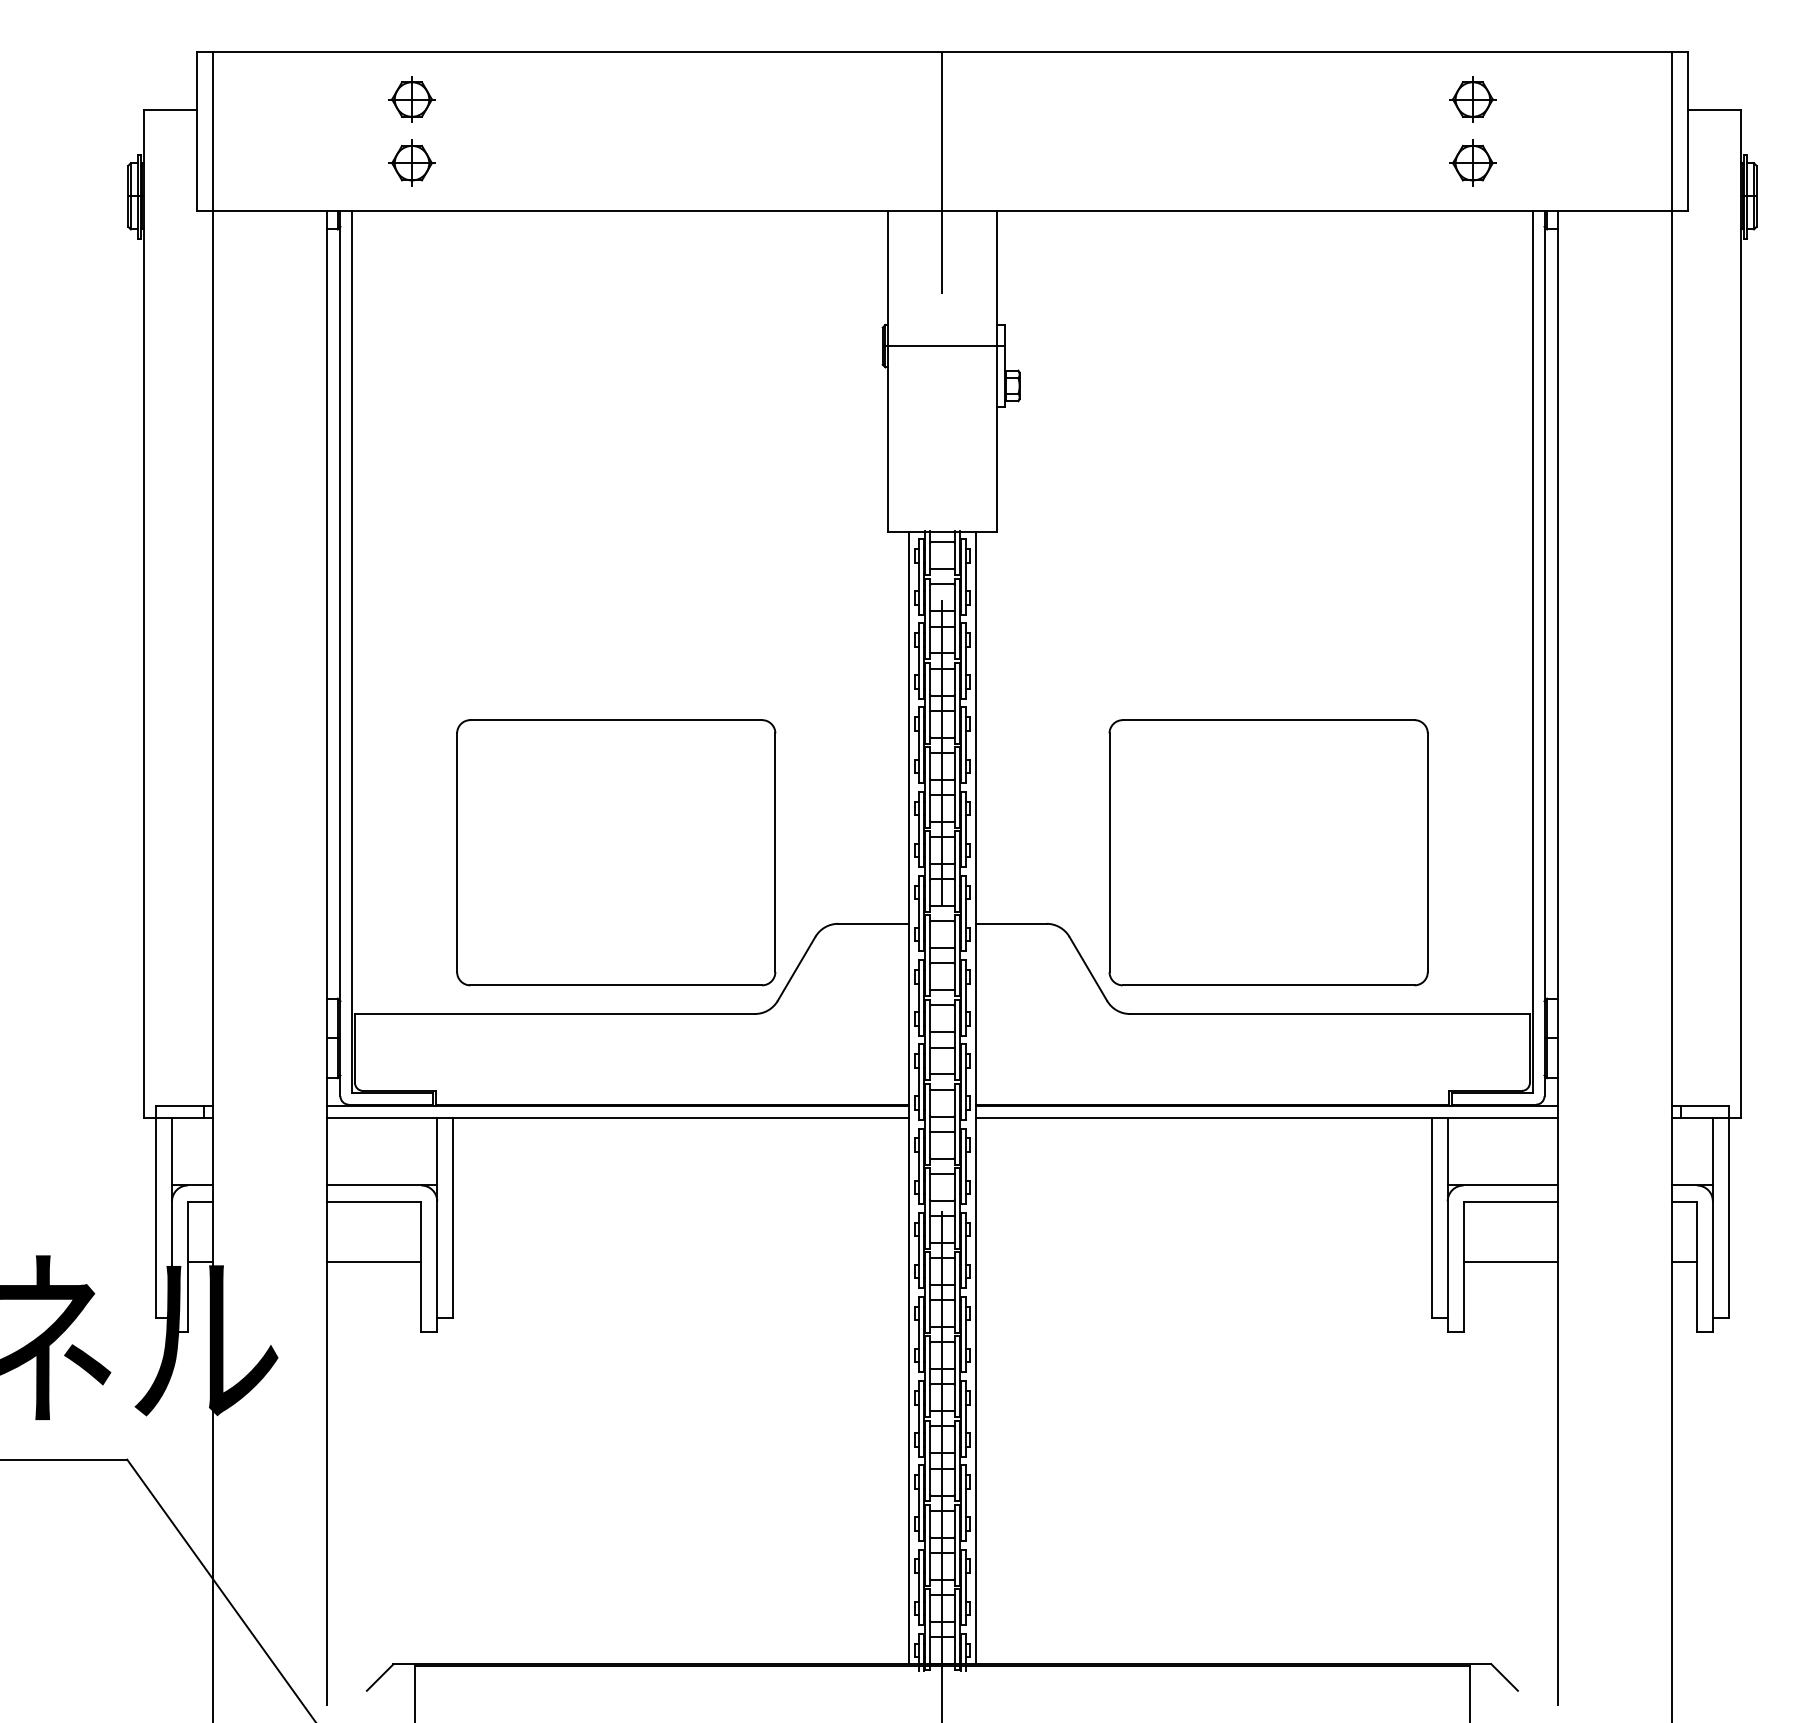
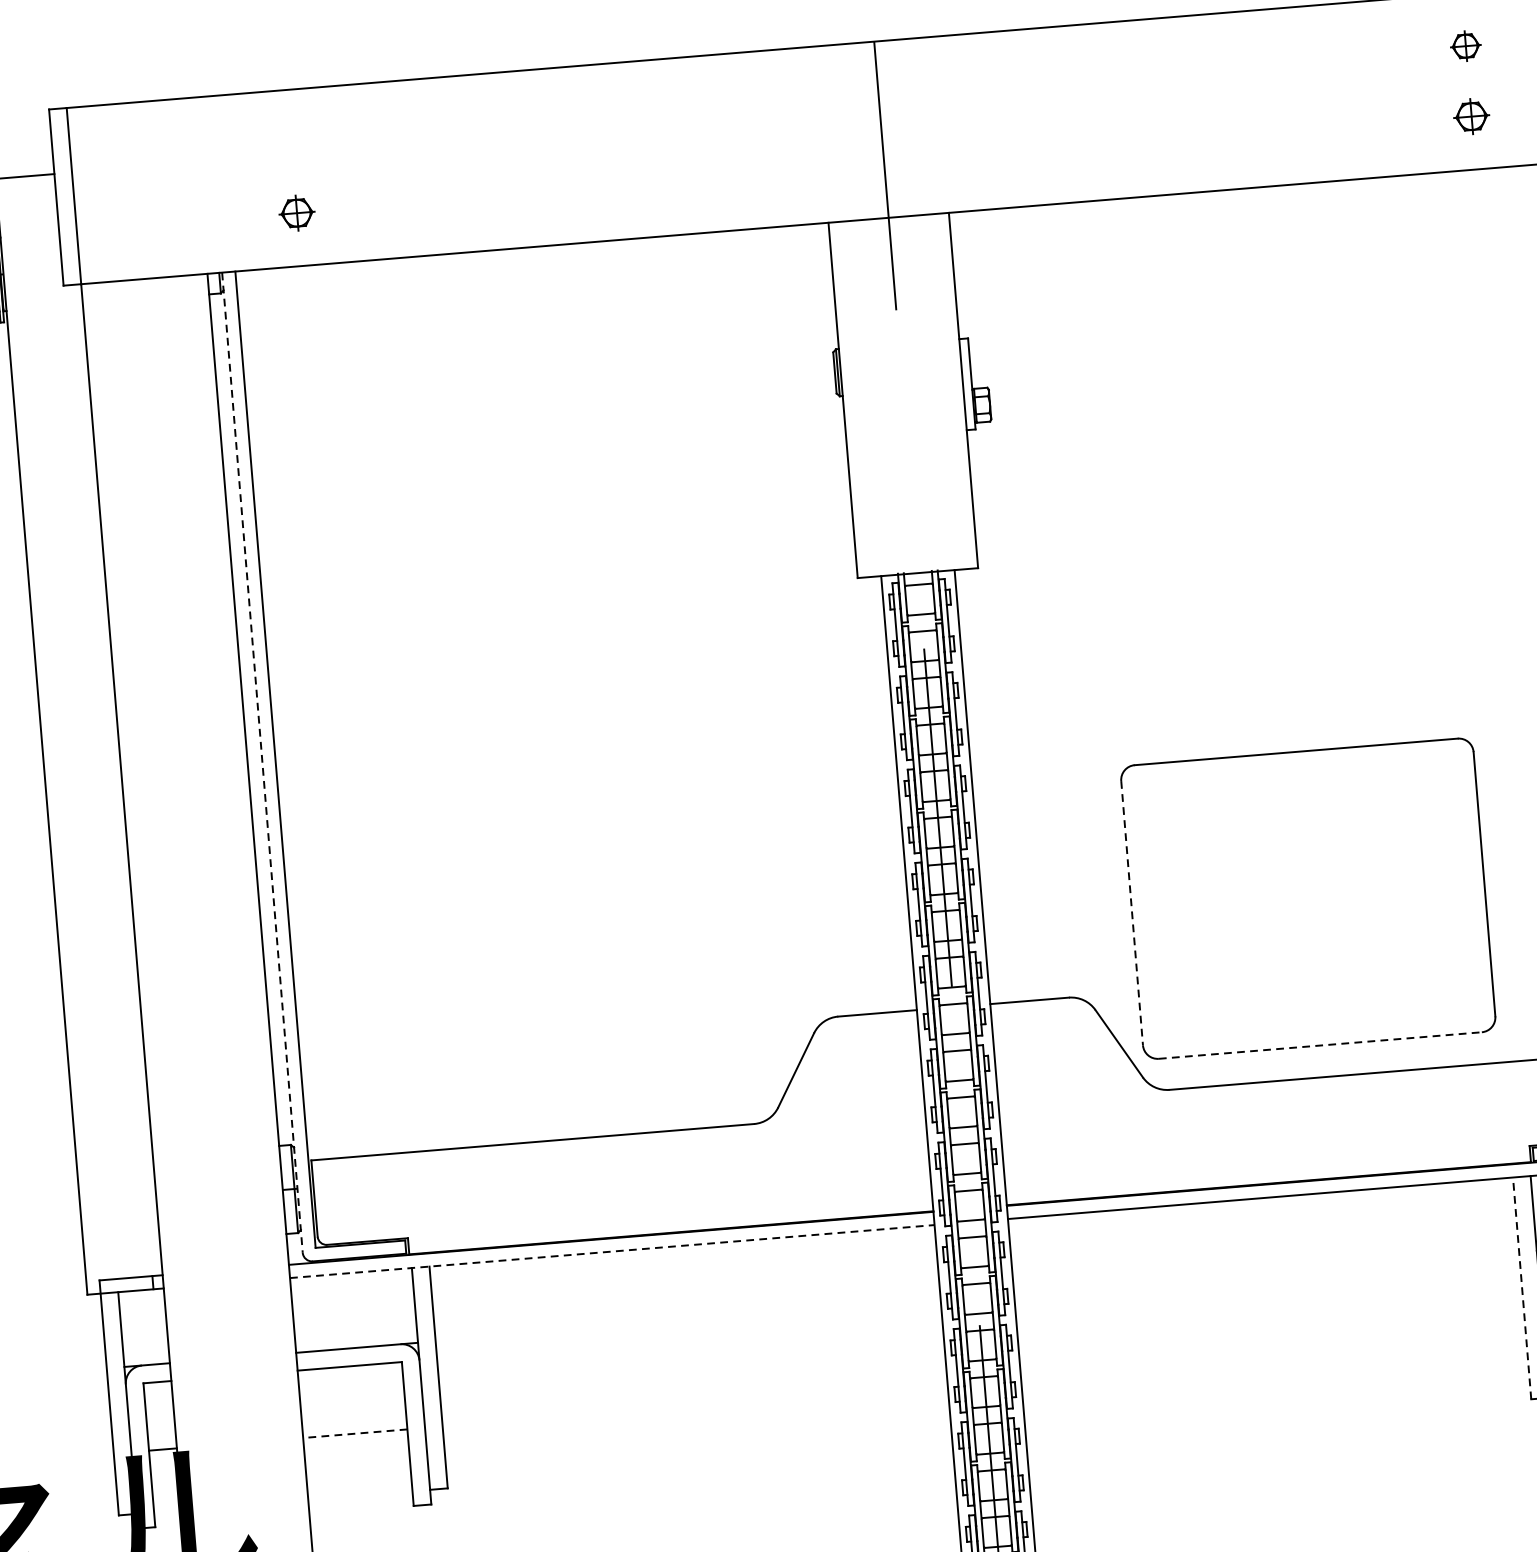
part: (411, 99) -> (290, 142), removed
part: (1472, 99) -> (1465, 46), size x0.6
part: (411, 162) -> (296, 212), size x0.7
part: (1472, 162) -> (1471, 115), size x0.7
line: (943, 346) -> (902, 367), removed
line: (340, 653) -> (262, 762), solid -> dashed
part: (616, 852) -> (586, 957), removed
line: (1109, 853) -> (1132, 914), solid -> dashed
line: (1268, 985) -> (1320, 1045), solid -> dashed
line: (618, 1117) -> (612, 1251), solid -> dashed
line: (1431, 1217) -> (1521, 1287), solid -> dashed
line: (373, 1262) -> (354, 1433), solid -> dashed

